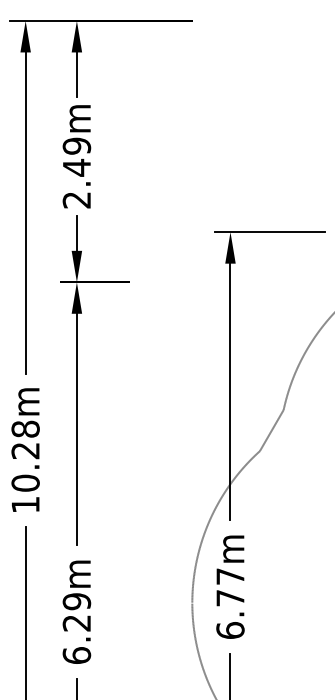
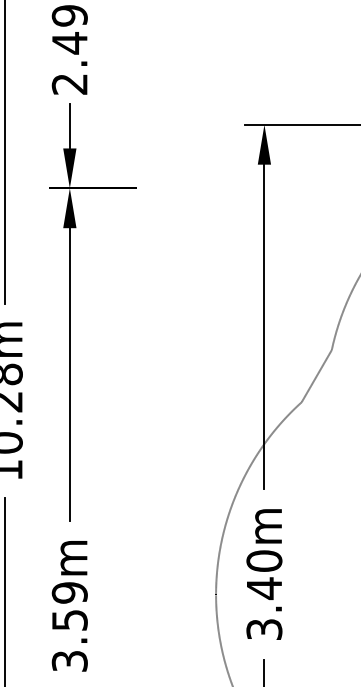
text: (230, 603) -> (264, 595), 6.77m -> 3.40m
text: (76, 639) -> (69, 640), 6.29m -> 3.59m

